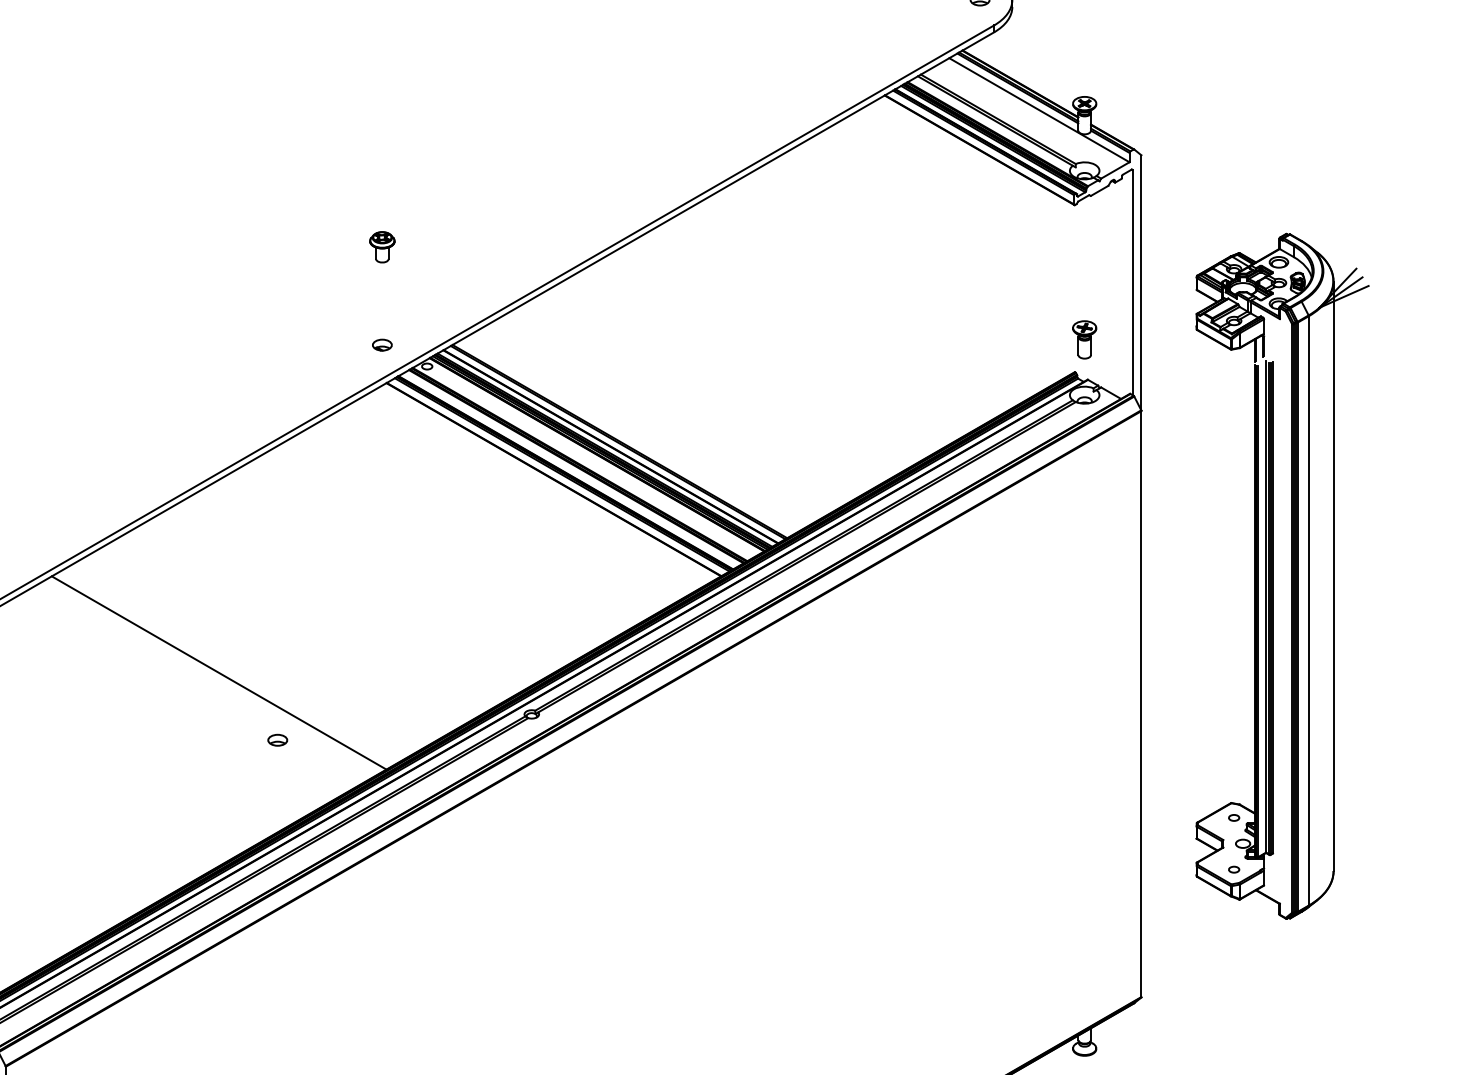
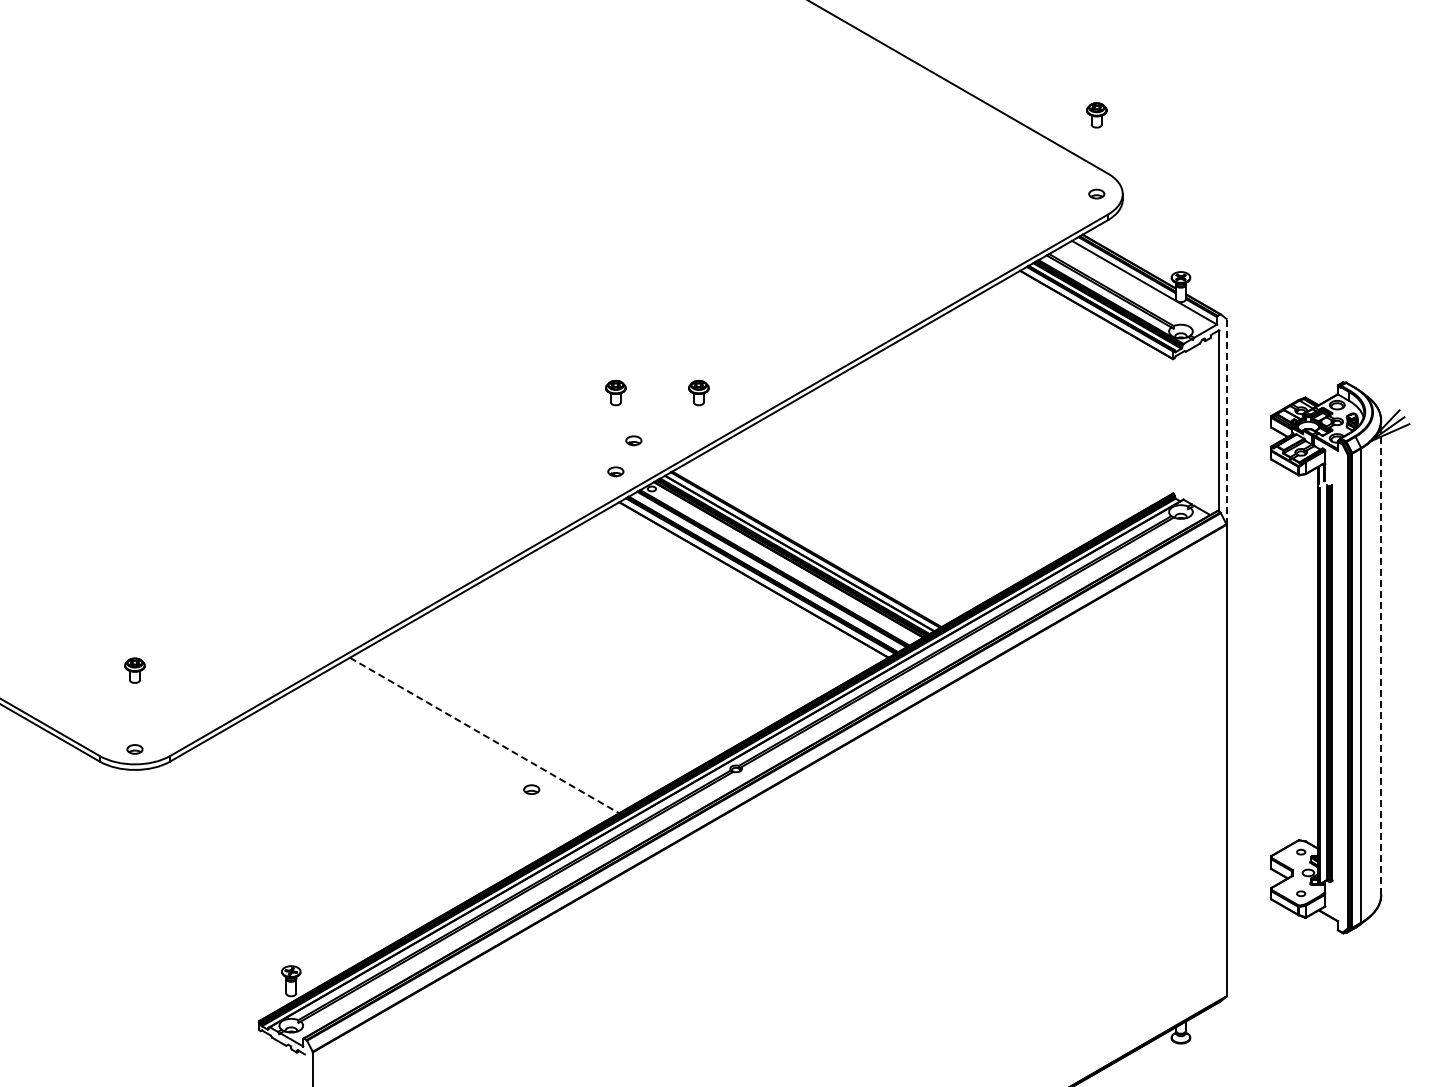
part: (485, 246) -> (698, 392), added
line: (1141, 283) -> (1226, 422), solid -> dashed
part: (404, 306) -> (633, 440), added
part: (1084, 339) -> (1180, 467), removed
line: (1333, 575) -> (1381, 657), solid -> dashed
line: (220, 672) -> (485, 735), solid -> dashed

